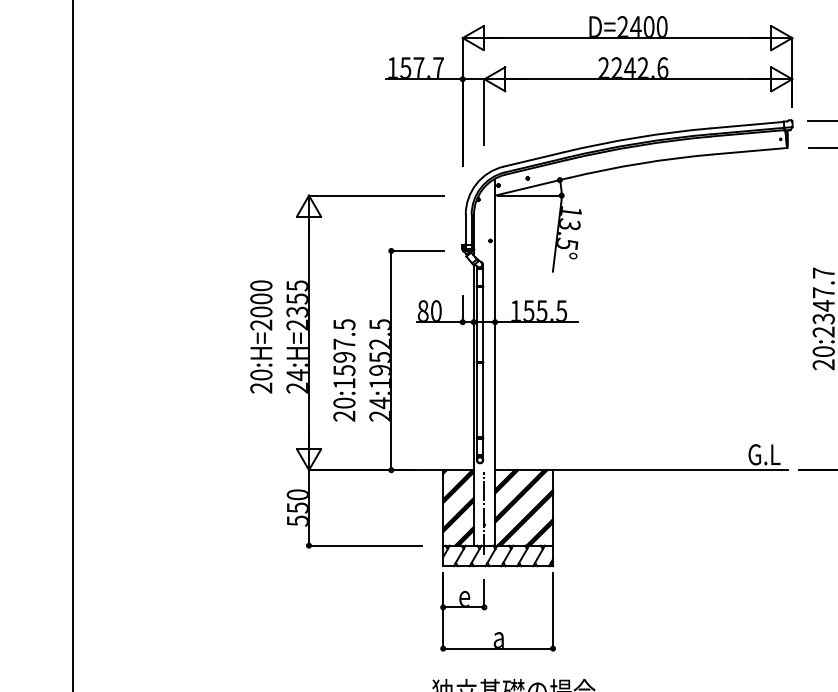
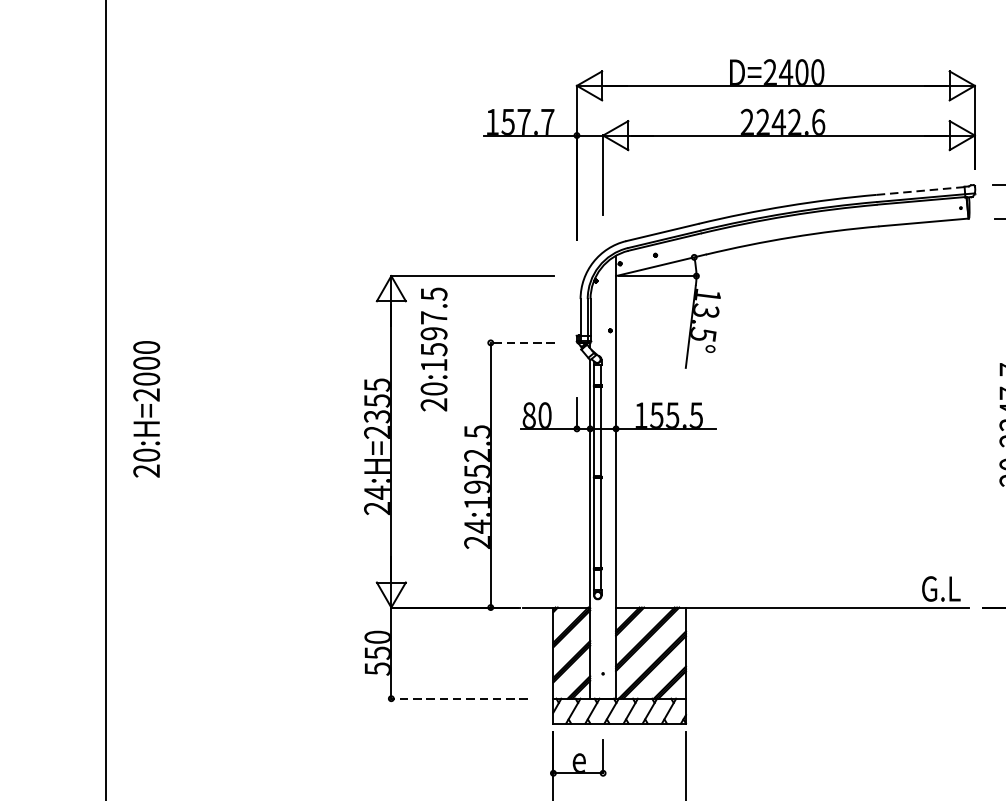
line: (747, 125) -> (920, 191), solid -> dashed
line: (417, 250) -> (522, 342), solid -> dashed
text: (261, 336) -> (146, 408), moved
text: (344, 370) -> (434, 349), moved
line: (484, 512) -> (603, 658), removed
line: (365, 545) -> (459, 698), solid -> dashed

